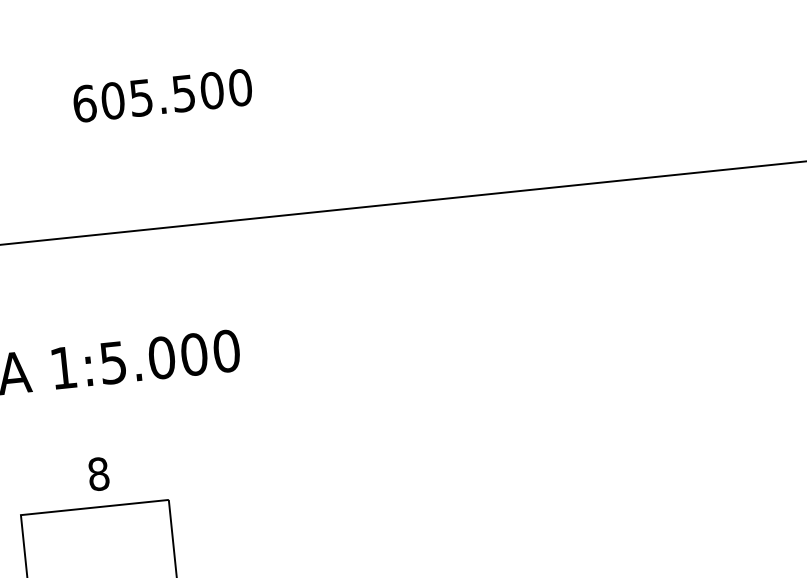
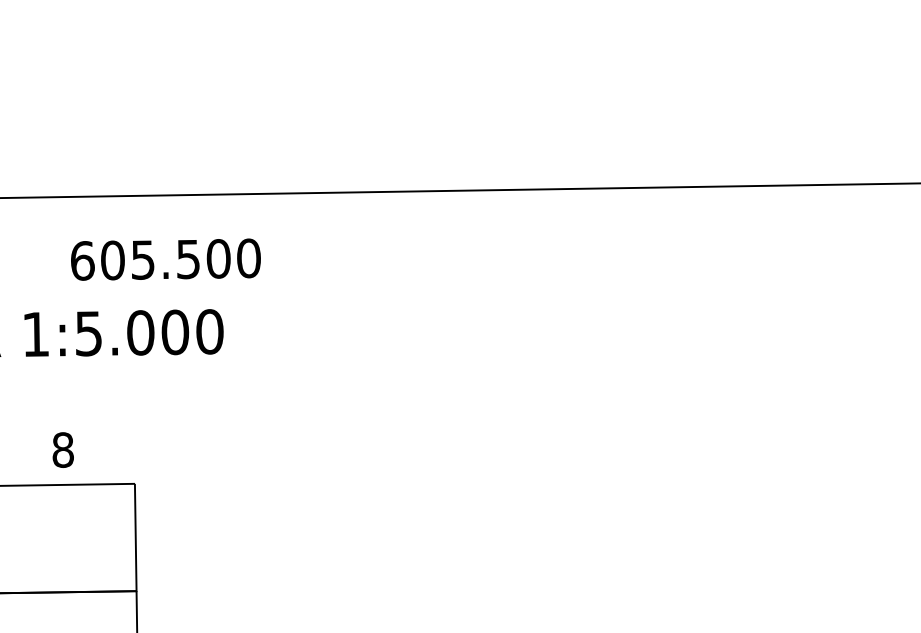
text: (162, 95) -> (165, 259), moved

